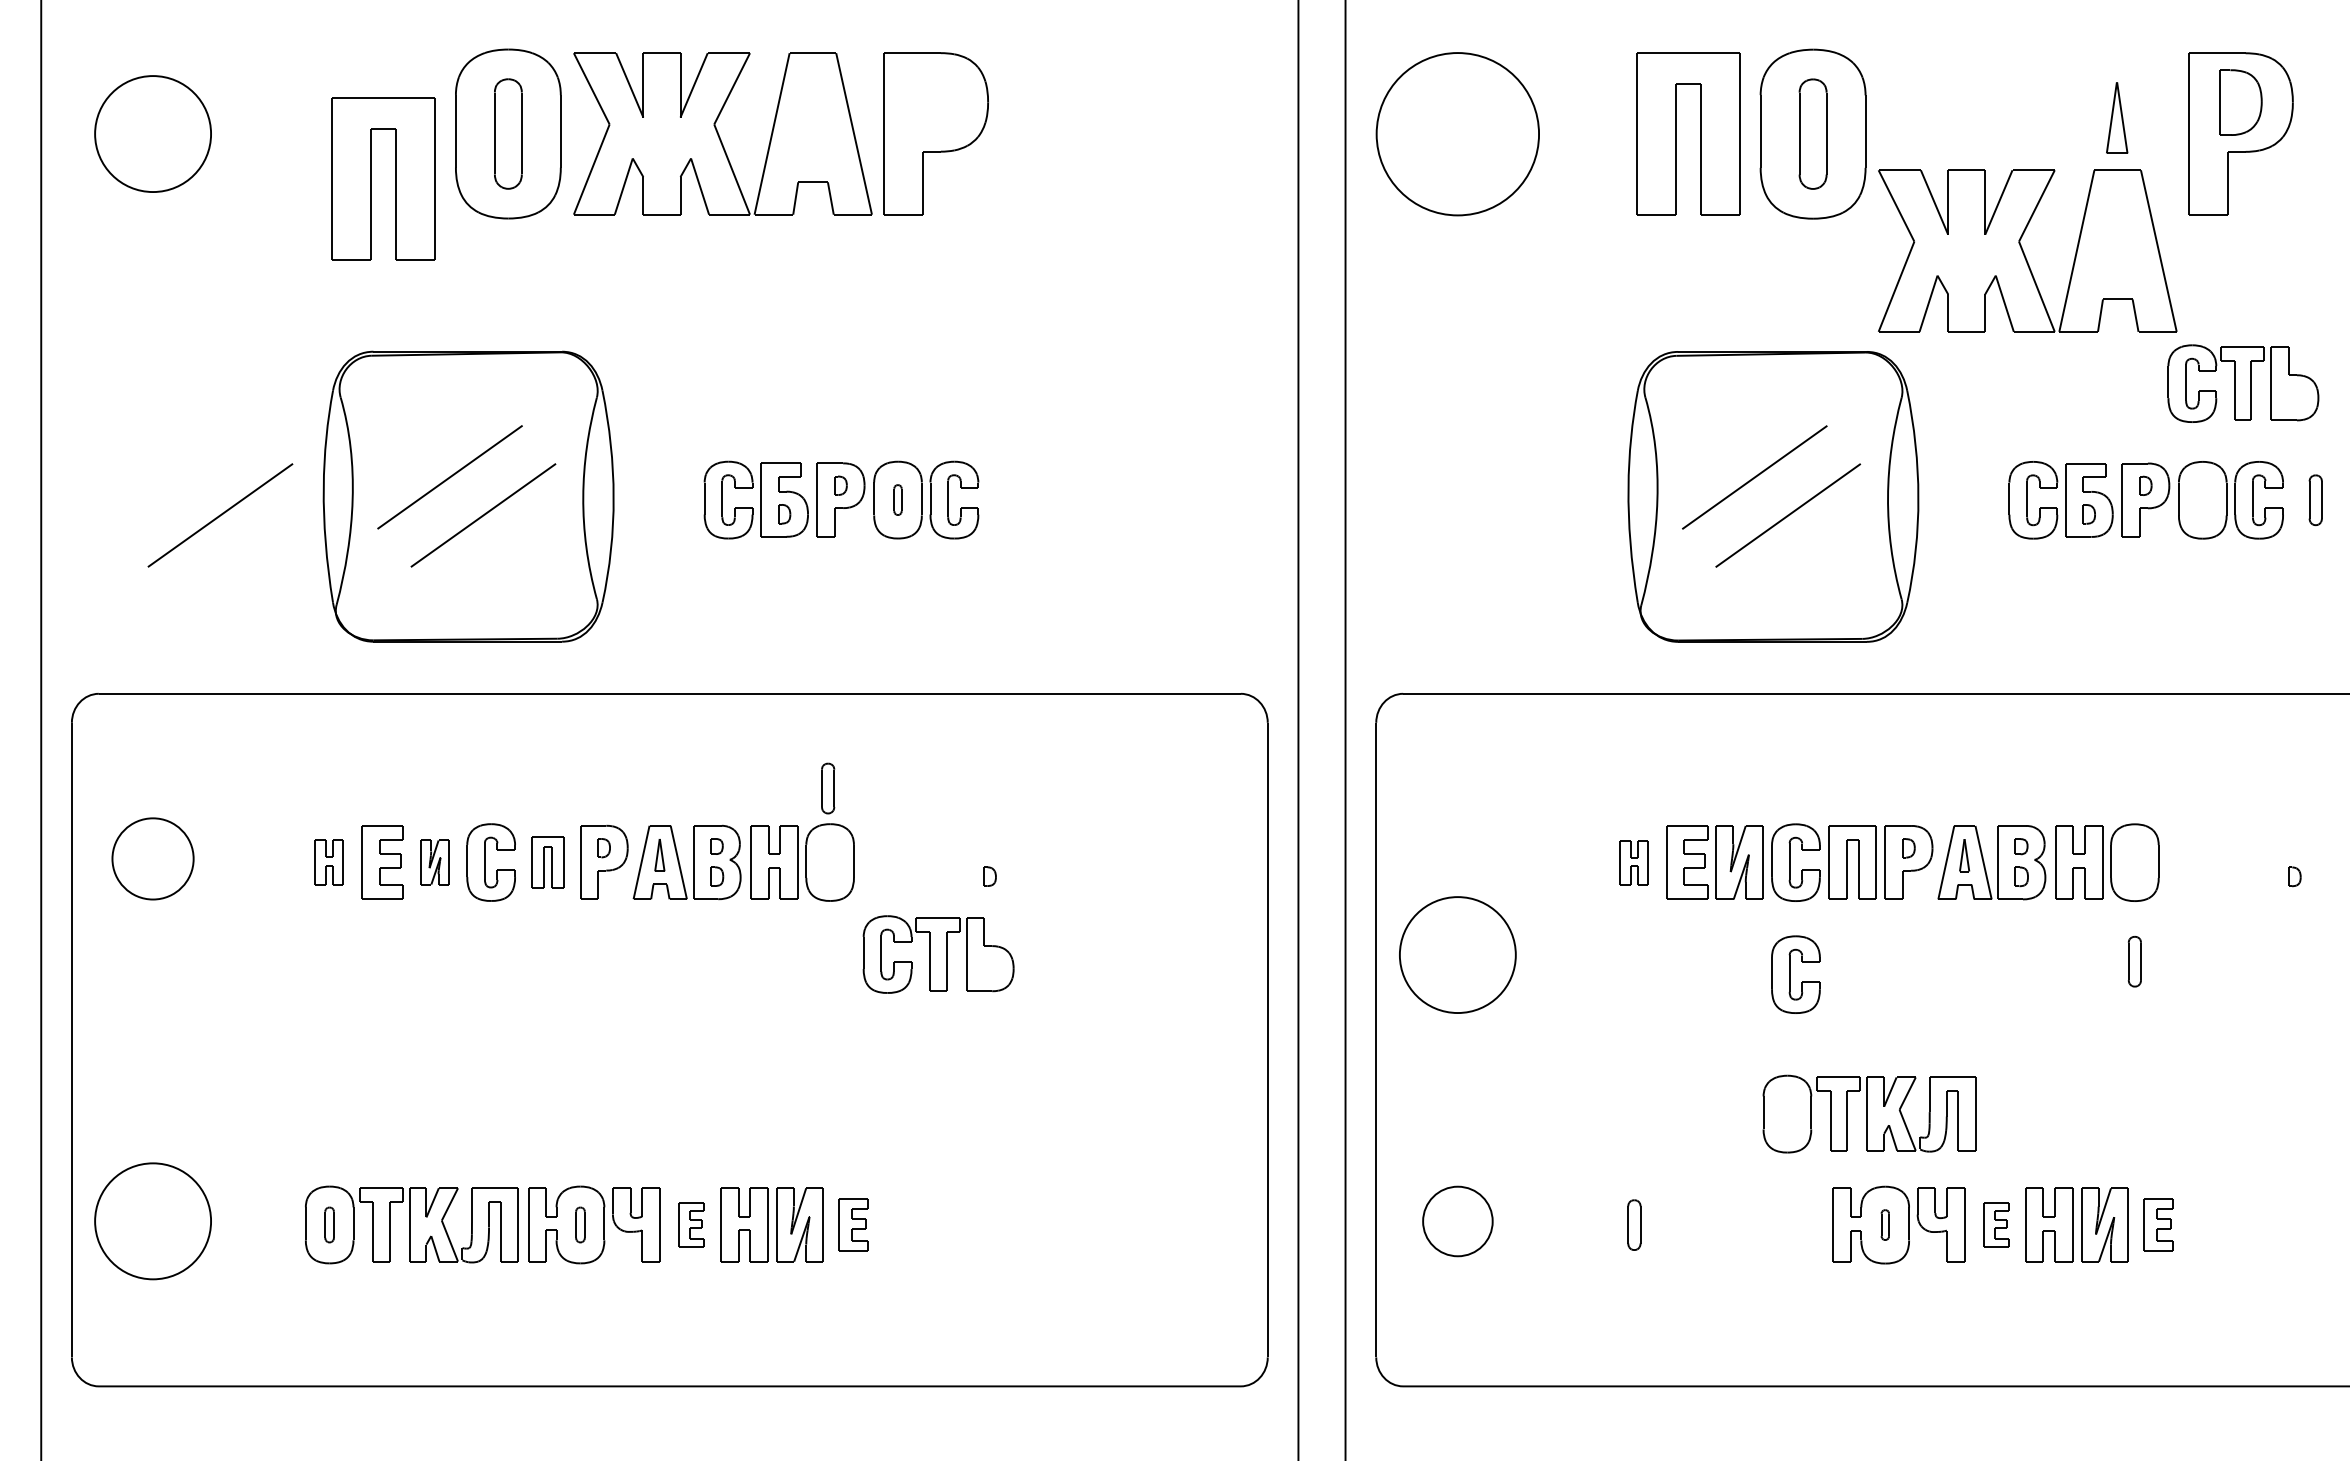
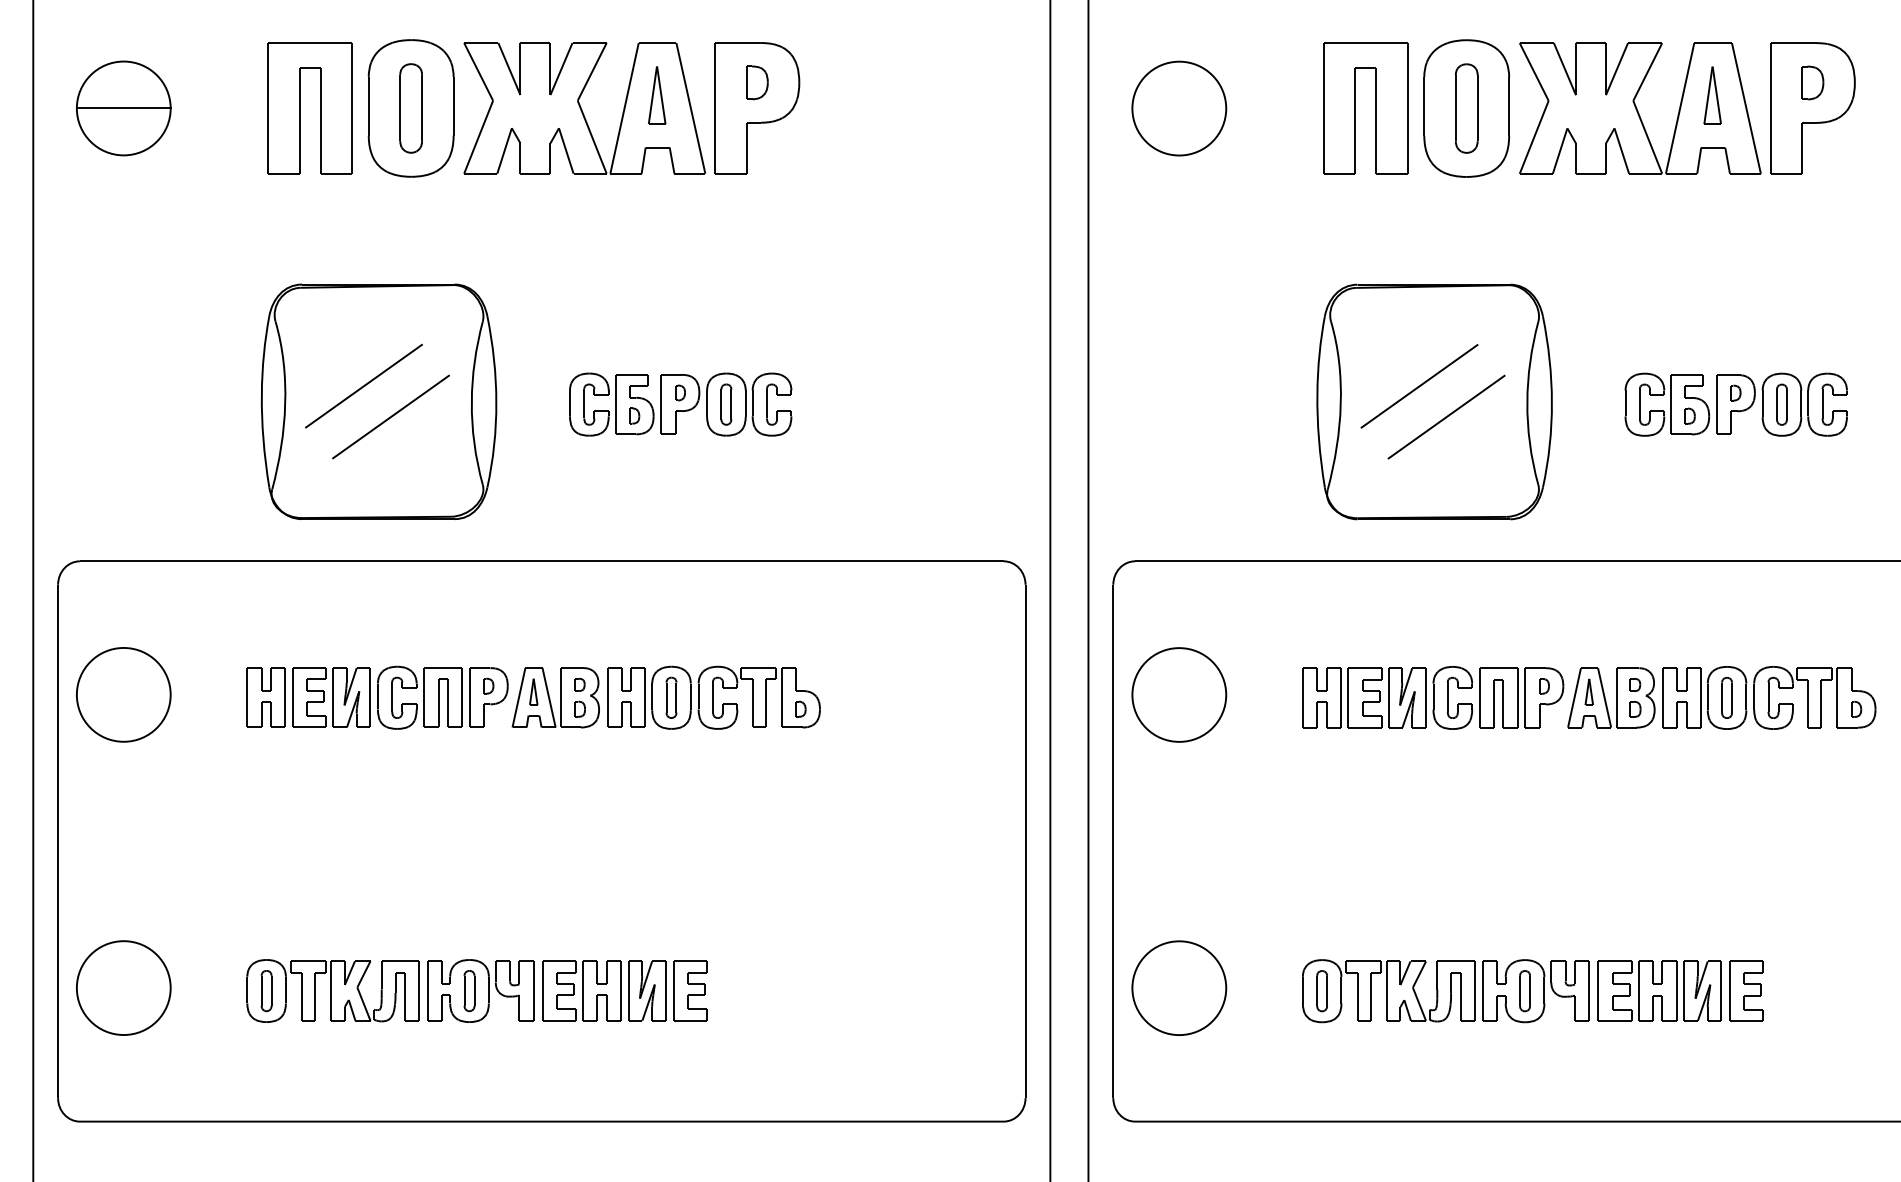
part: (936, 102) -> (757, 82), added
part: (2240, 102) -> (1812, 82), size x0.62
part: (812, 117) -> (657, 95), added
line: (153, 134) -> (124, 108), added
circle: (1457, 134) -> (1179, 108), size x0.71
part: (371, 178) -> (300, 108), moved
part: (2027, 250) -> (1640, 108), moved
part: (2243, 383) -> (1814, 697), moved
part: (897, 499) -> (726, 404), size x1.67
part: (2315, 500) -> (1781, 404), moved
line: (220, 515) -> (178, 417), removed
part: (828, 788) -> (671, 697), moved
part: (152, 858) -> (123, 694), size x1.43
part: (329, 862) -> (266, 697), size x1.67
part: (434, 862) -> (351, 697), size x1.67
part: (547, 862) -> (442, 697), size x1.43
part: (1634, 862) -> (1322, 697), size x1.67
part: (938, 954) -> (759, 697), moved
part: (1457, 954) -> (1179, 694), moved
part: (2134, 961) -> (1726, 697), moved
part: (1795, 974) -> (1452, 788), removed
part: (1869, 1113) -> (1388, 990), moved
part: (1457, 1221) -> (1179, 988), size x1.67
part: (329, 1224) -> (266, 990), size x1.43
part: (580, 1224) -> (469, 990), size x1.43
part: (691, 1224) -> (559, 990), size x1.67
part: (853, 1224) -> (690, 990), size x1.43
part: (1885, 1224) -> (1525, 990), size x1.67
part: (1996, 1224) -> (1615, 990), size x1.67
part: (2158, 1224) -> (1746, 990), size x1.43

